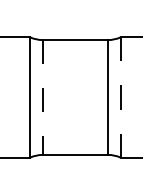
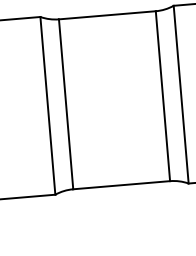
line: (42, 97) -> (65, 104), dashed -> solid
line: (120, 97) -> (181, 94), dashed -> solid

